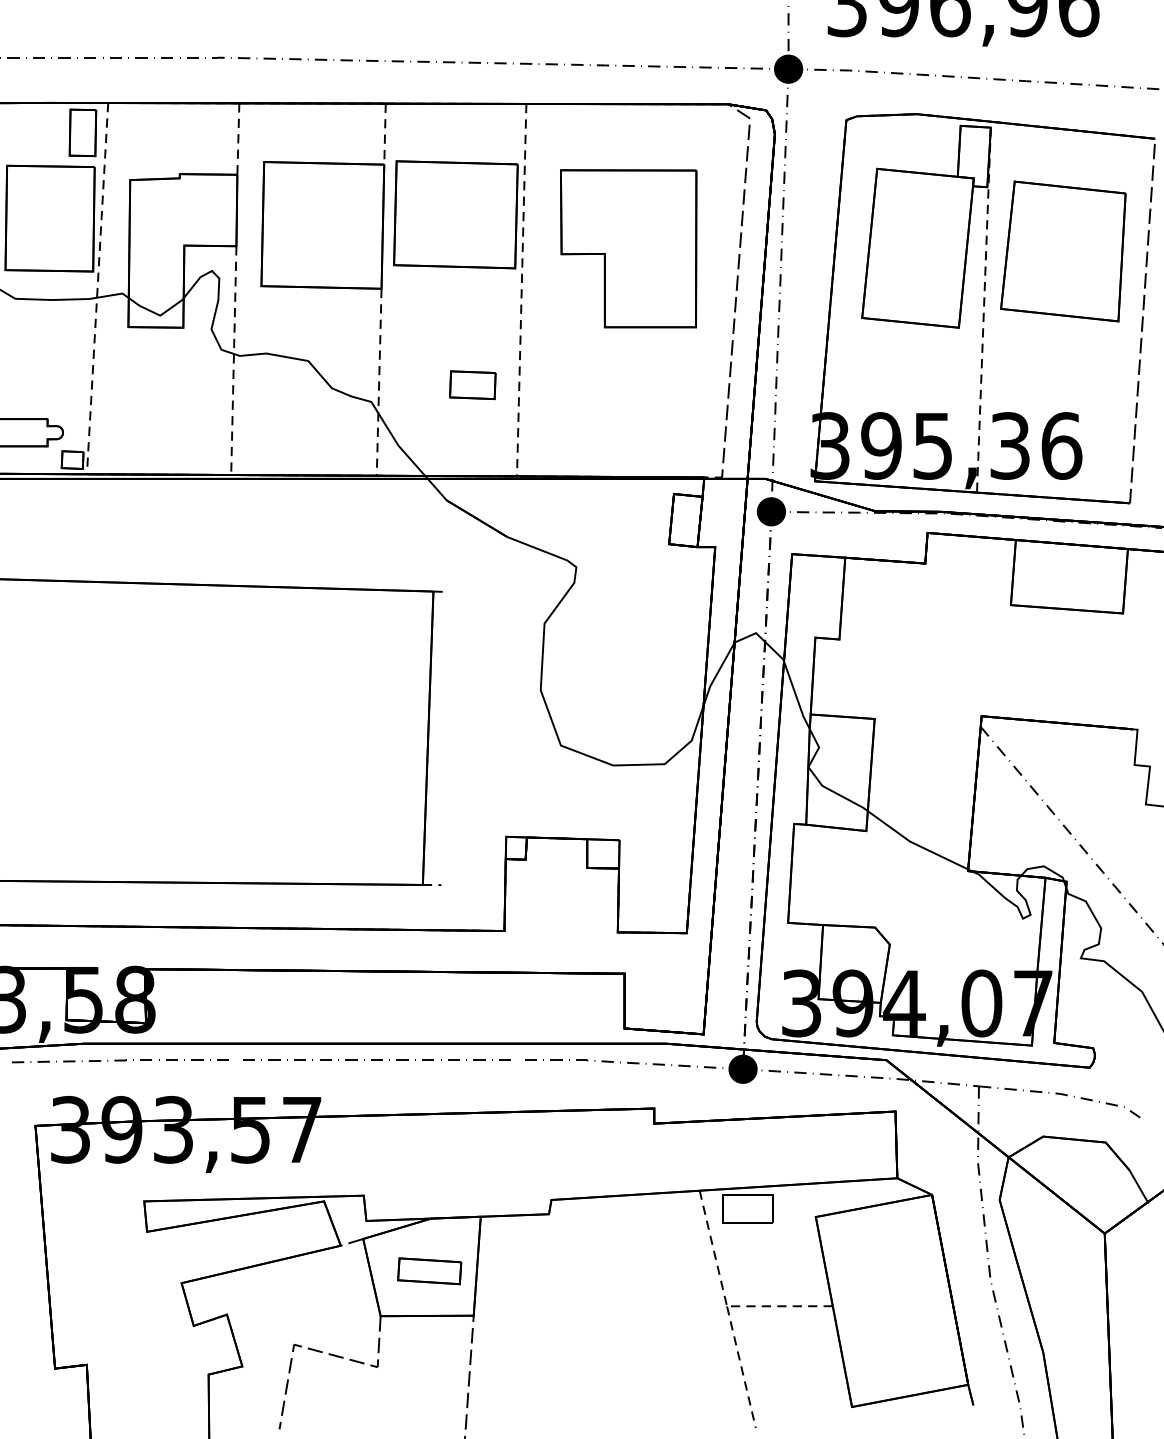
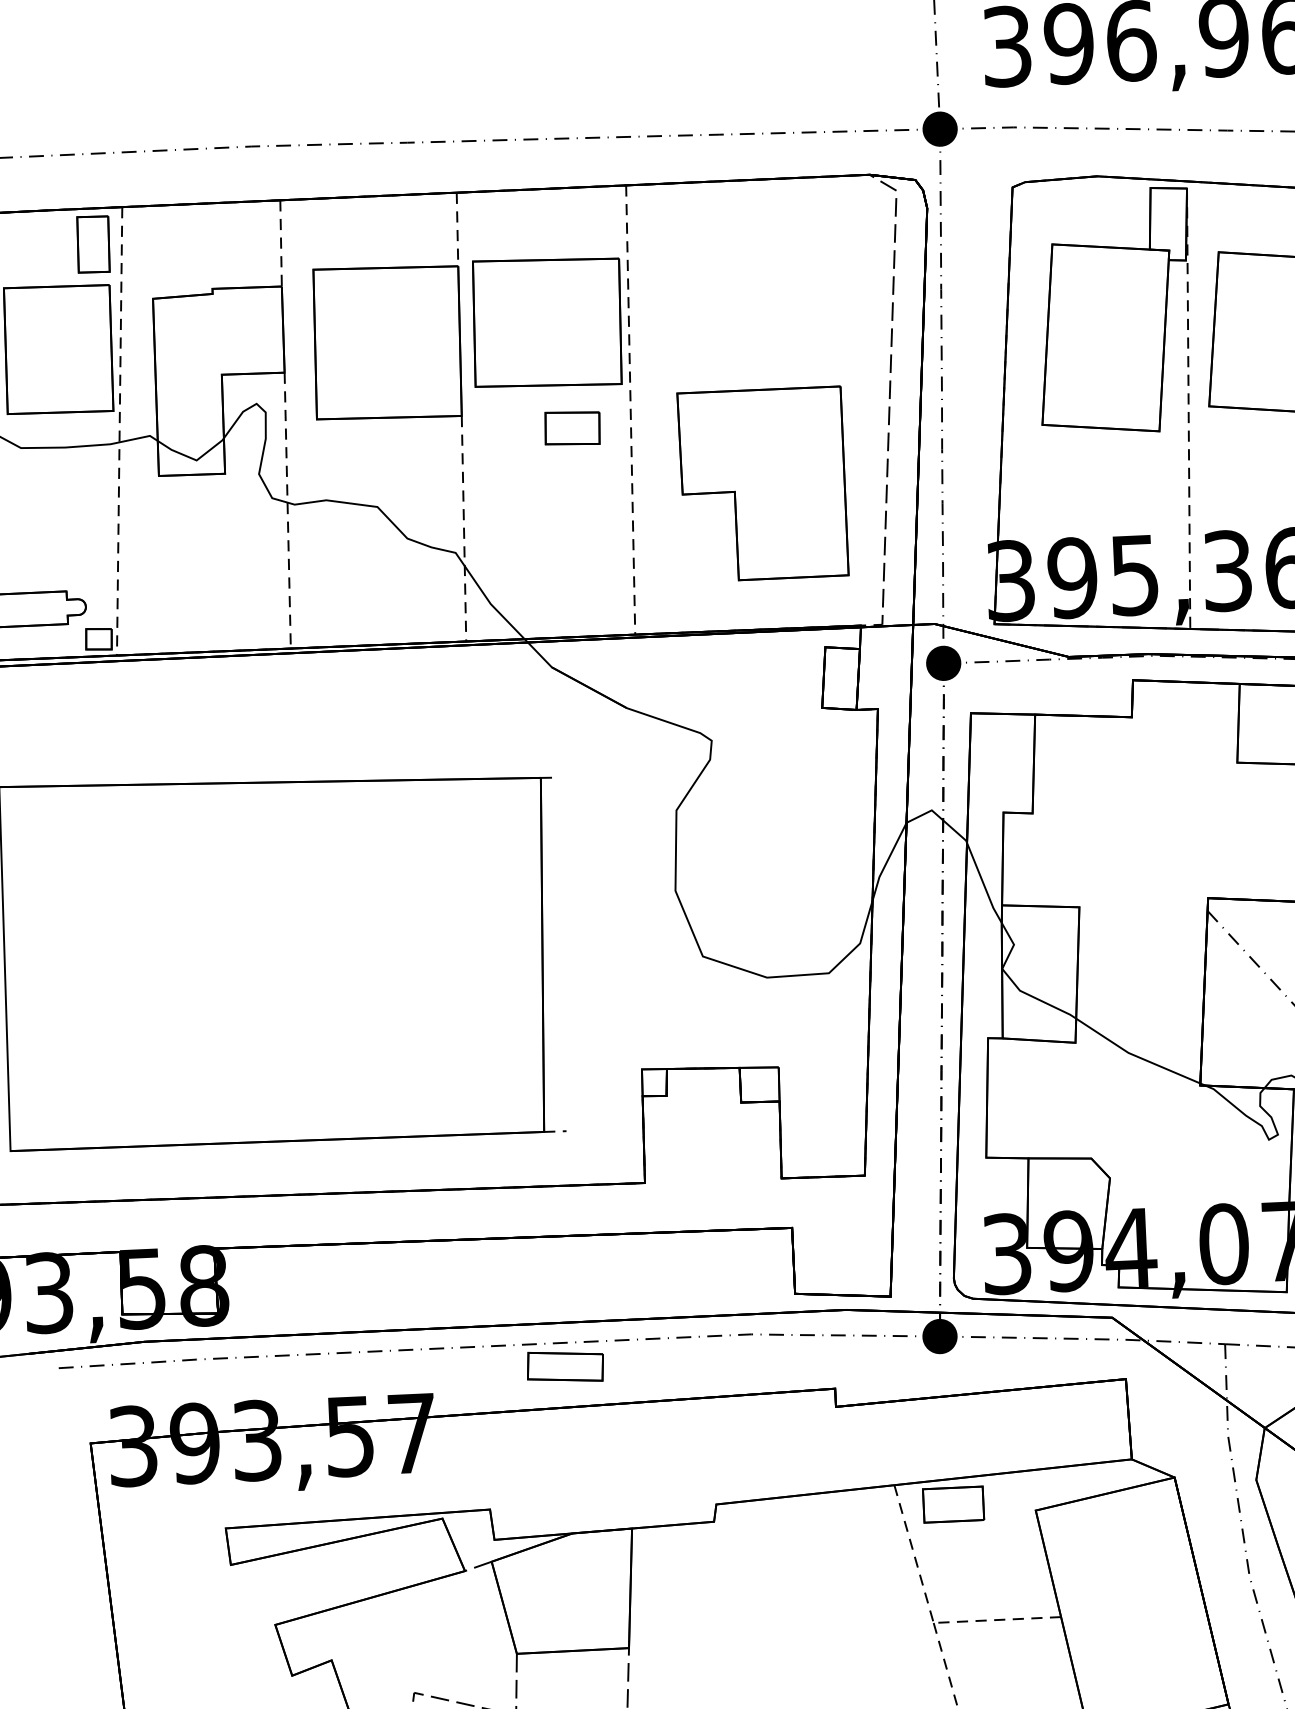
part: (628, 248) -> (762, 484), moved
part: (472, 385) -> (572, 428), moved
part: (429, 1271) -> (565, 1367), moved

